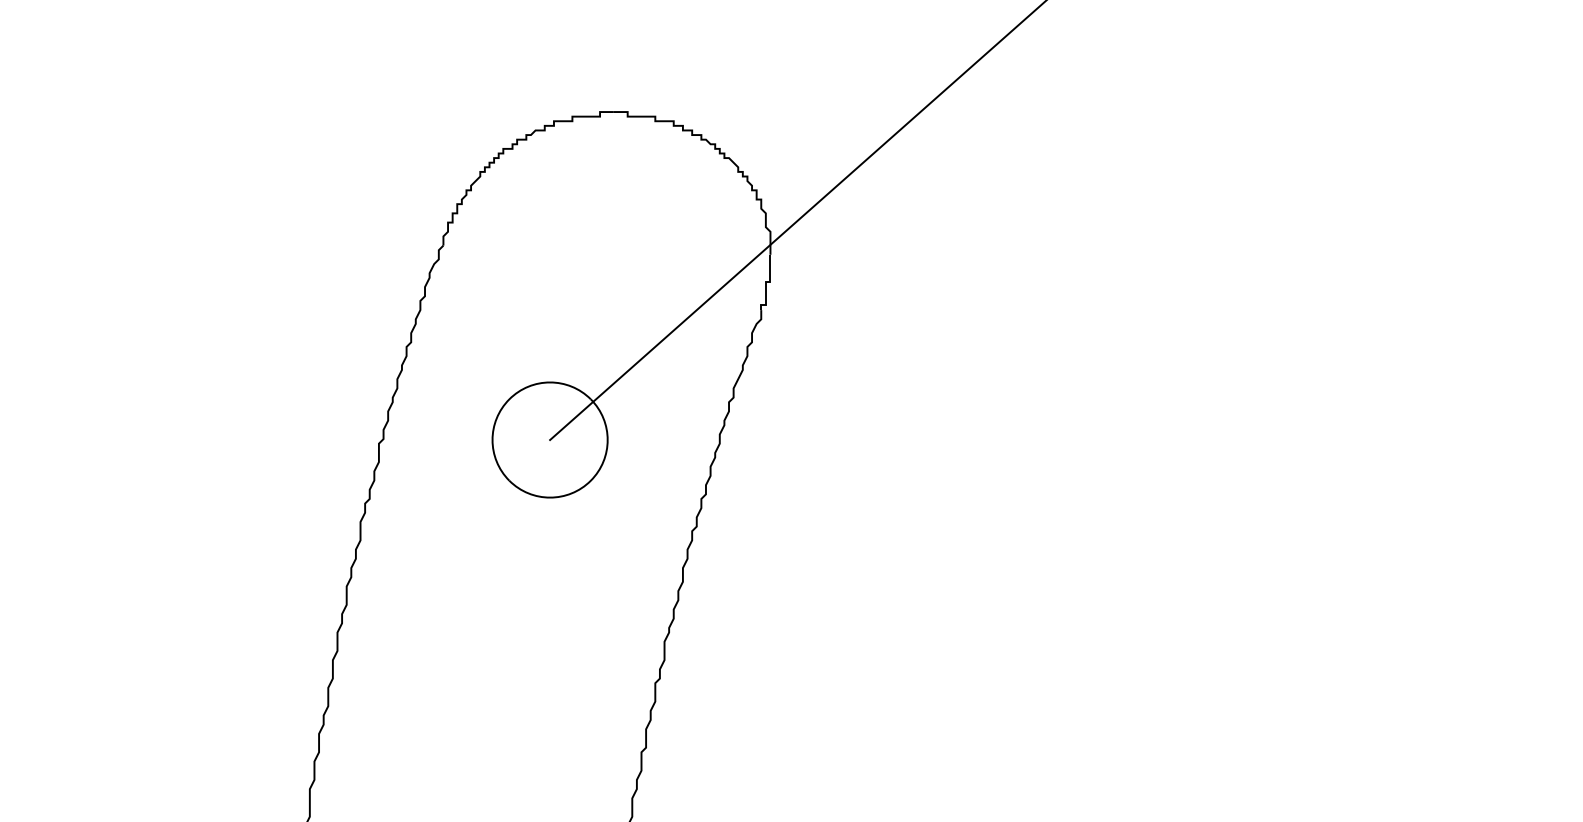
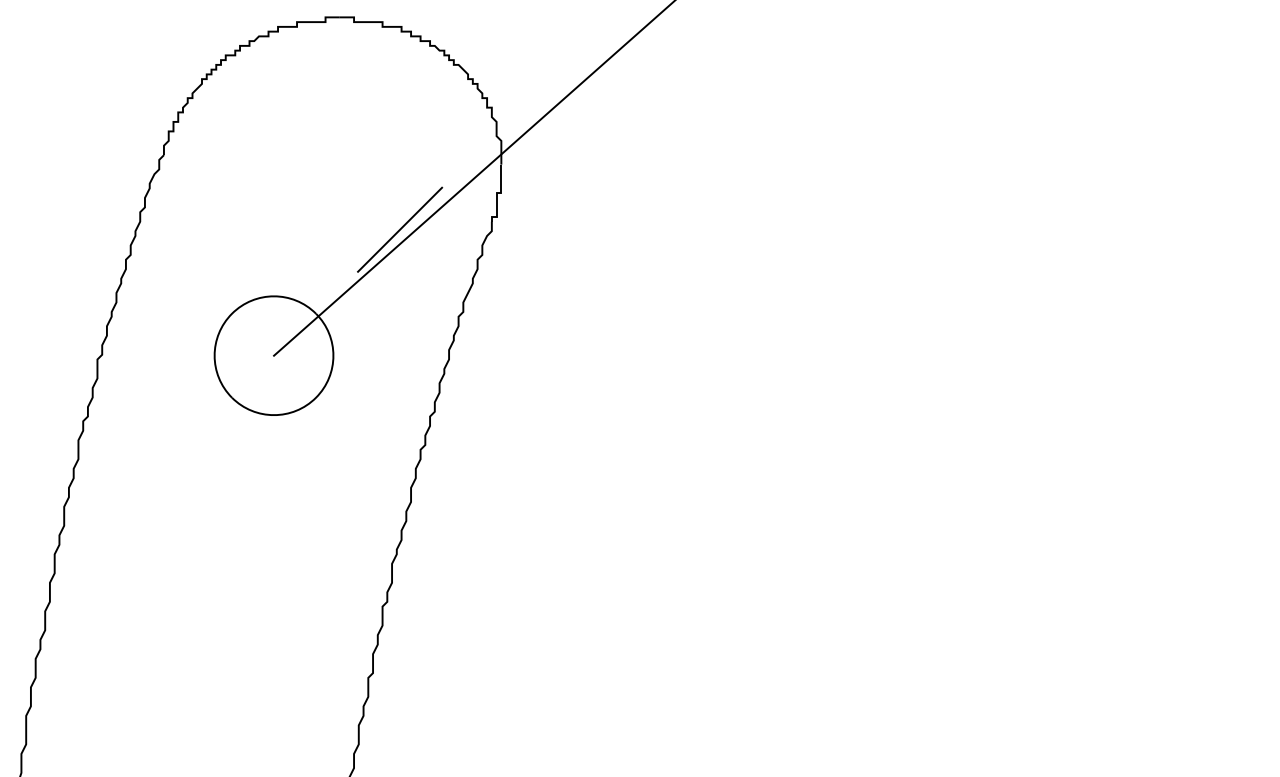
line: (671, 317) -> (399, 229), added

